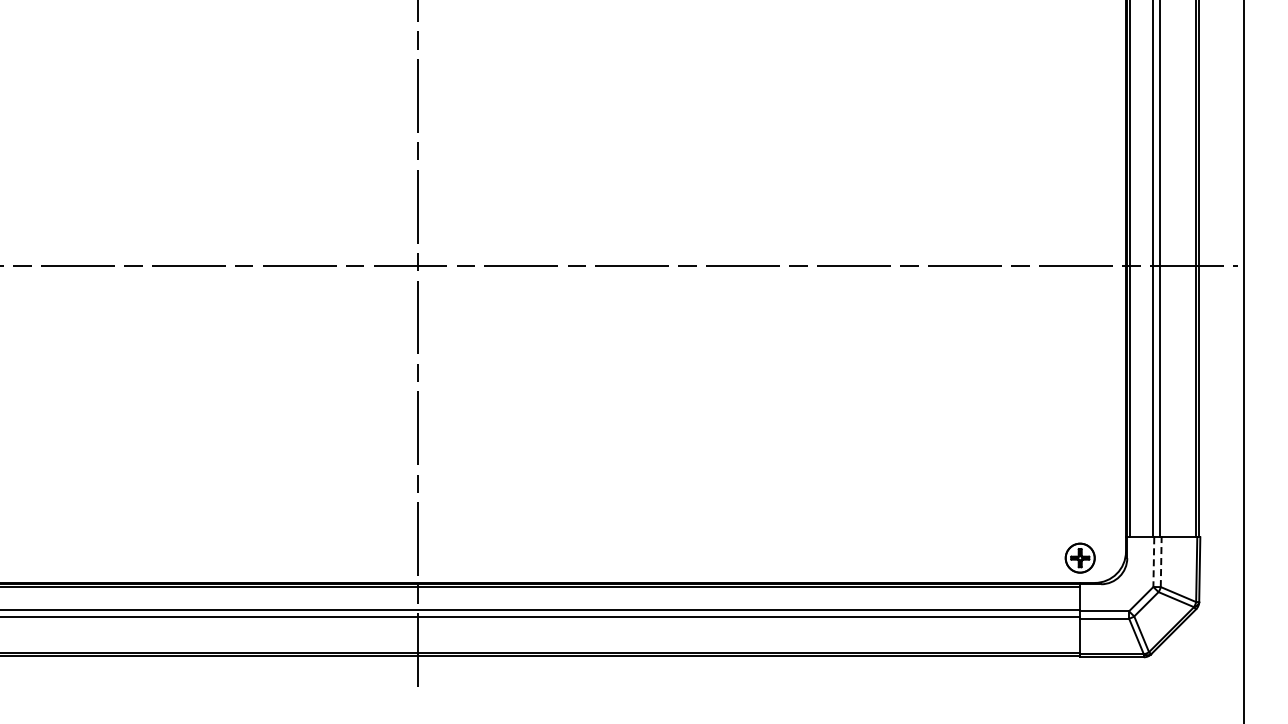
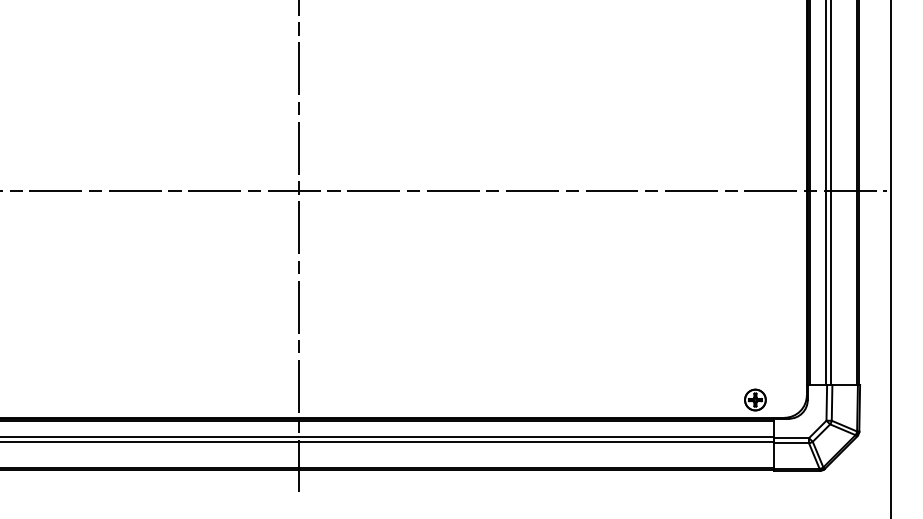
part: (1079, 557) -> (754, 399), moved
line: (1153, 562) -> (826, 403), dashed -> solid
line: (1161, 562) -> (832, 403), dashed -> solid

